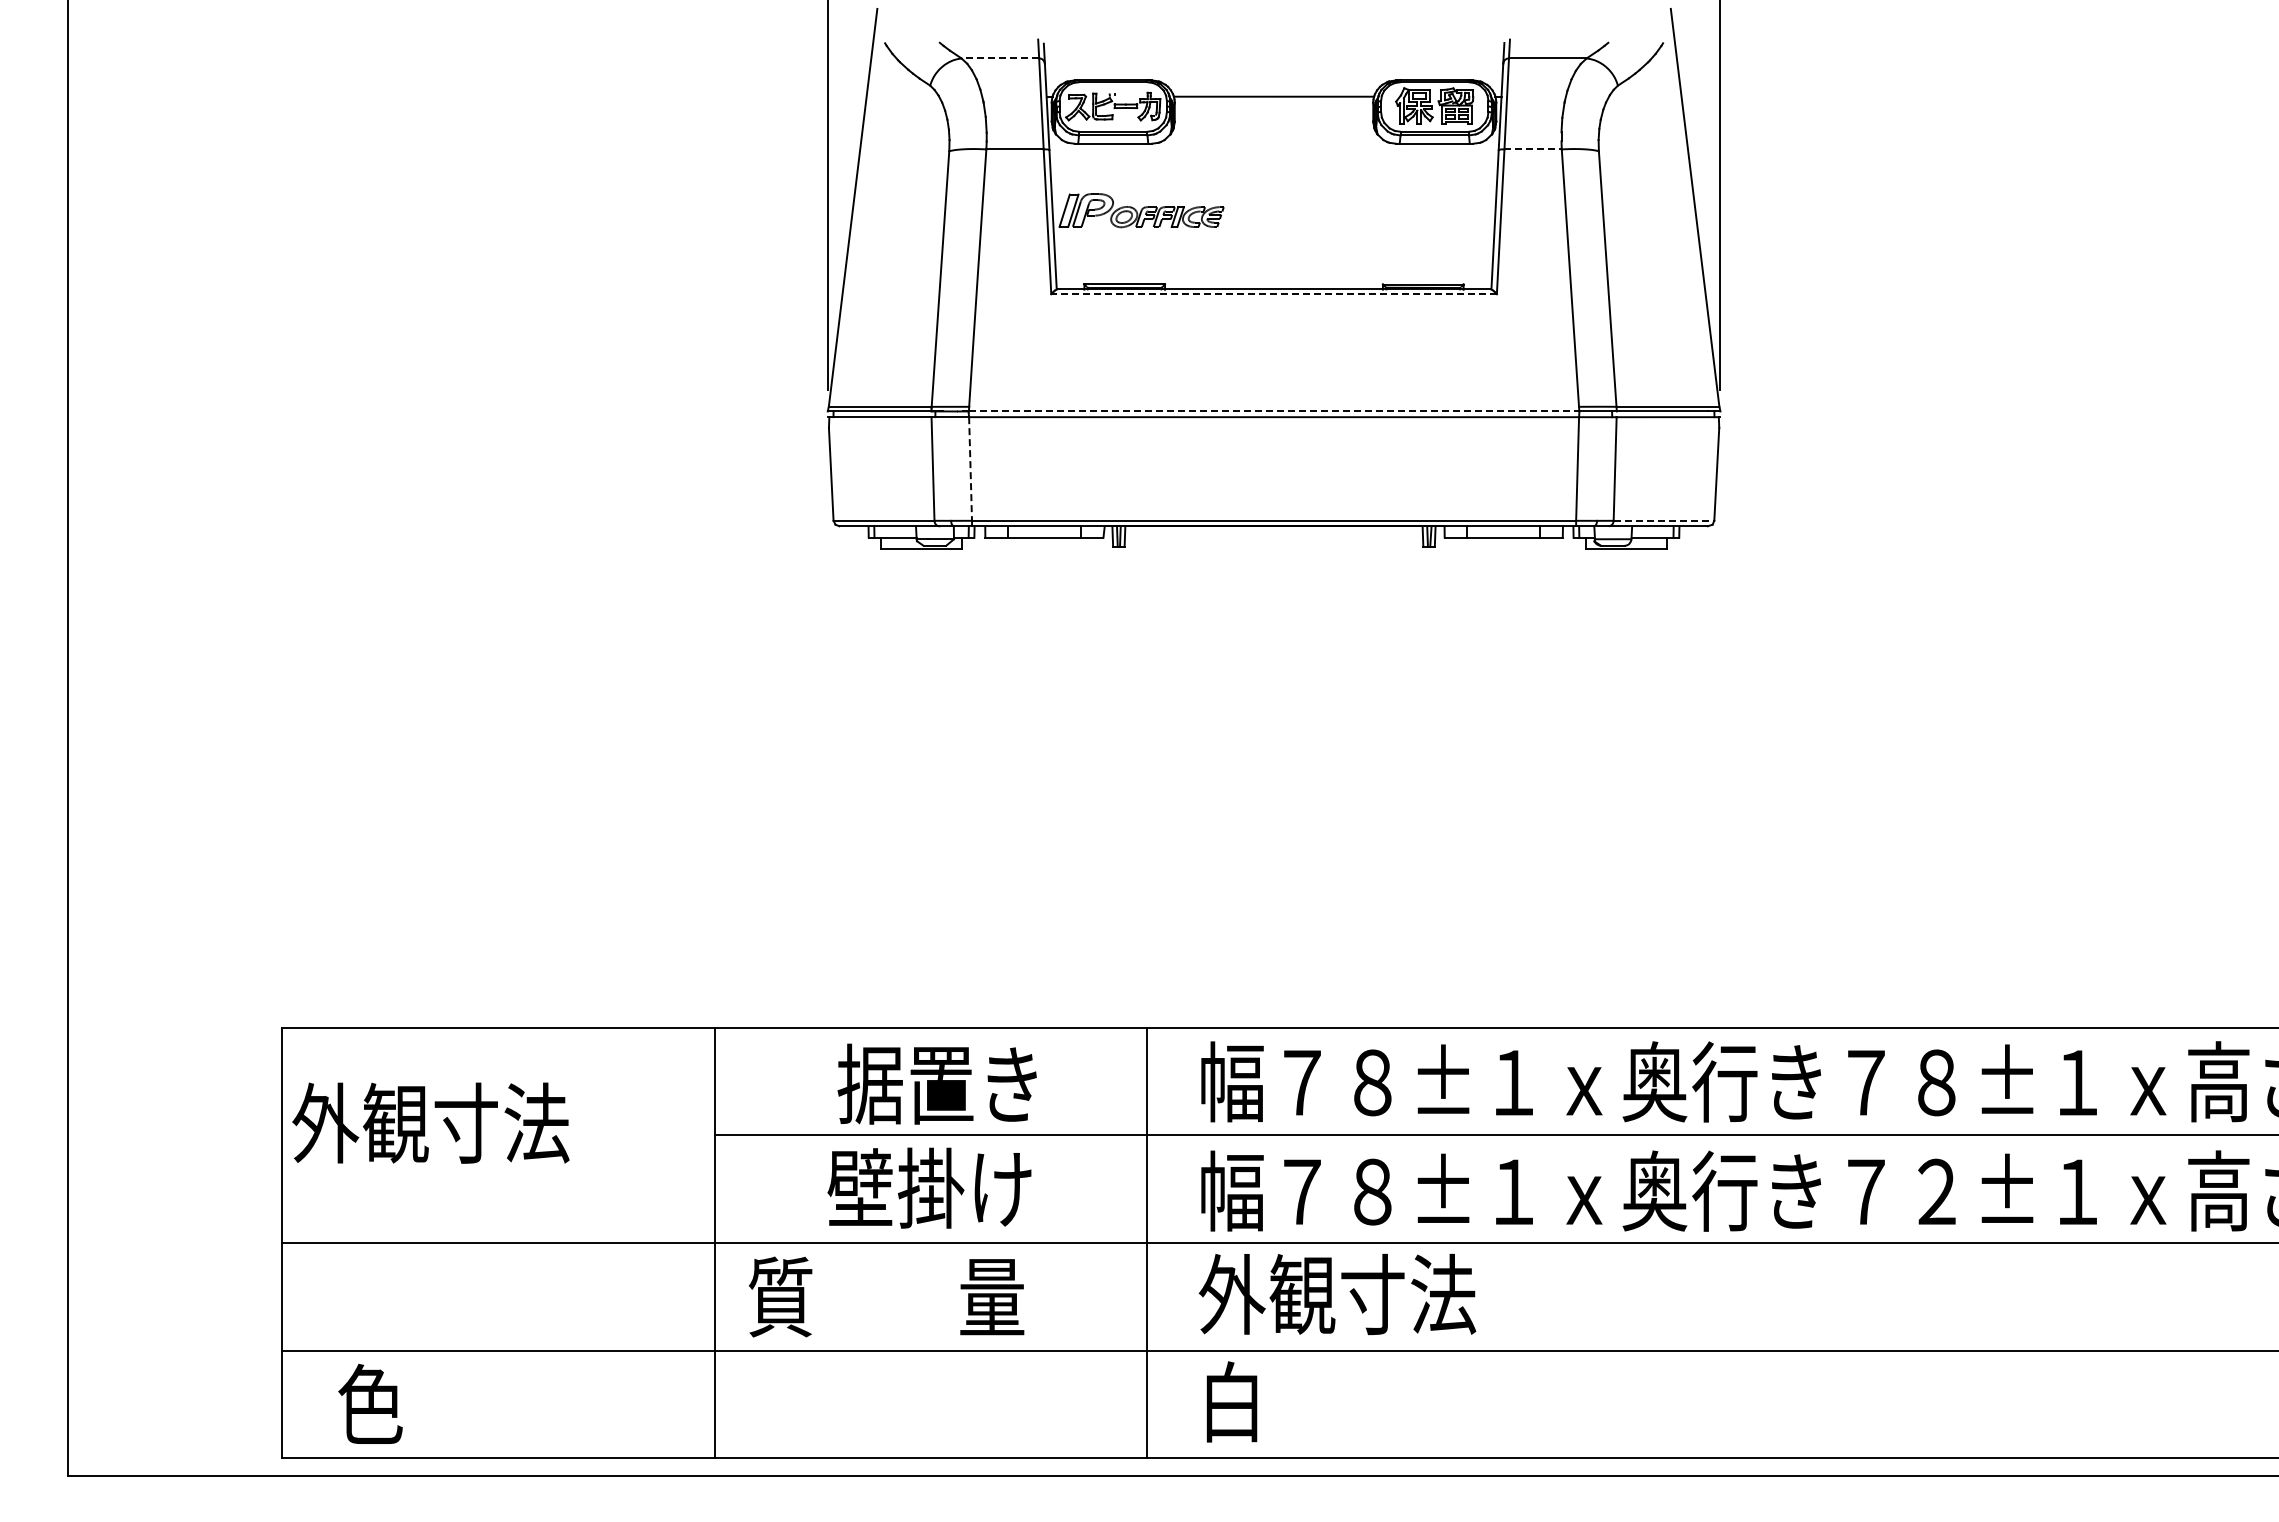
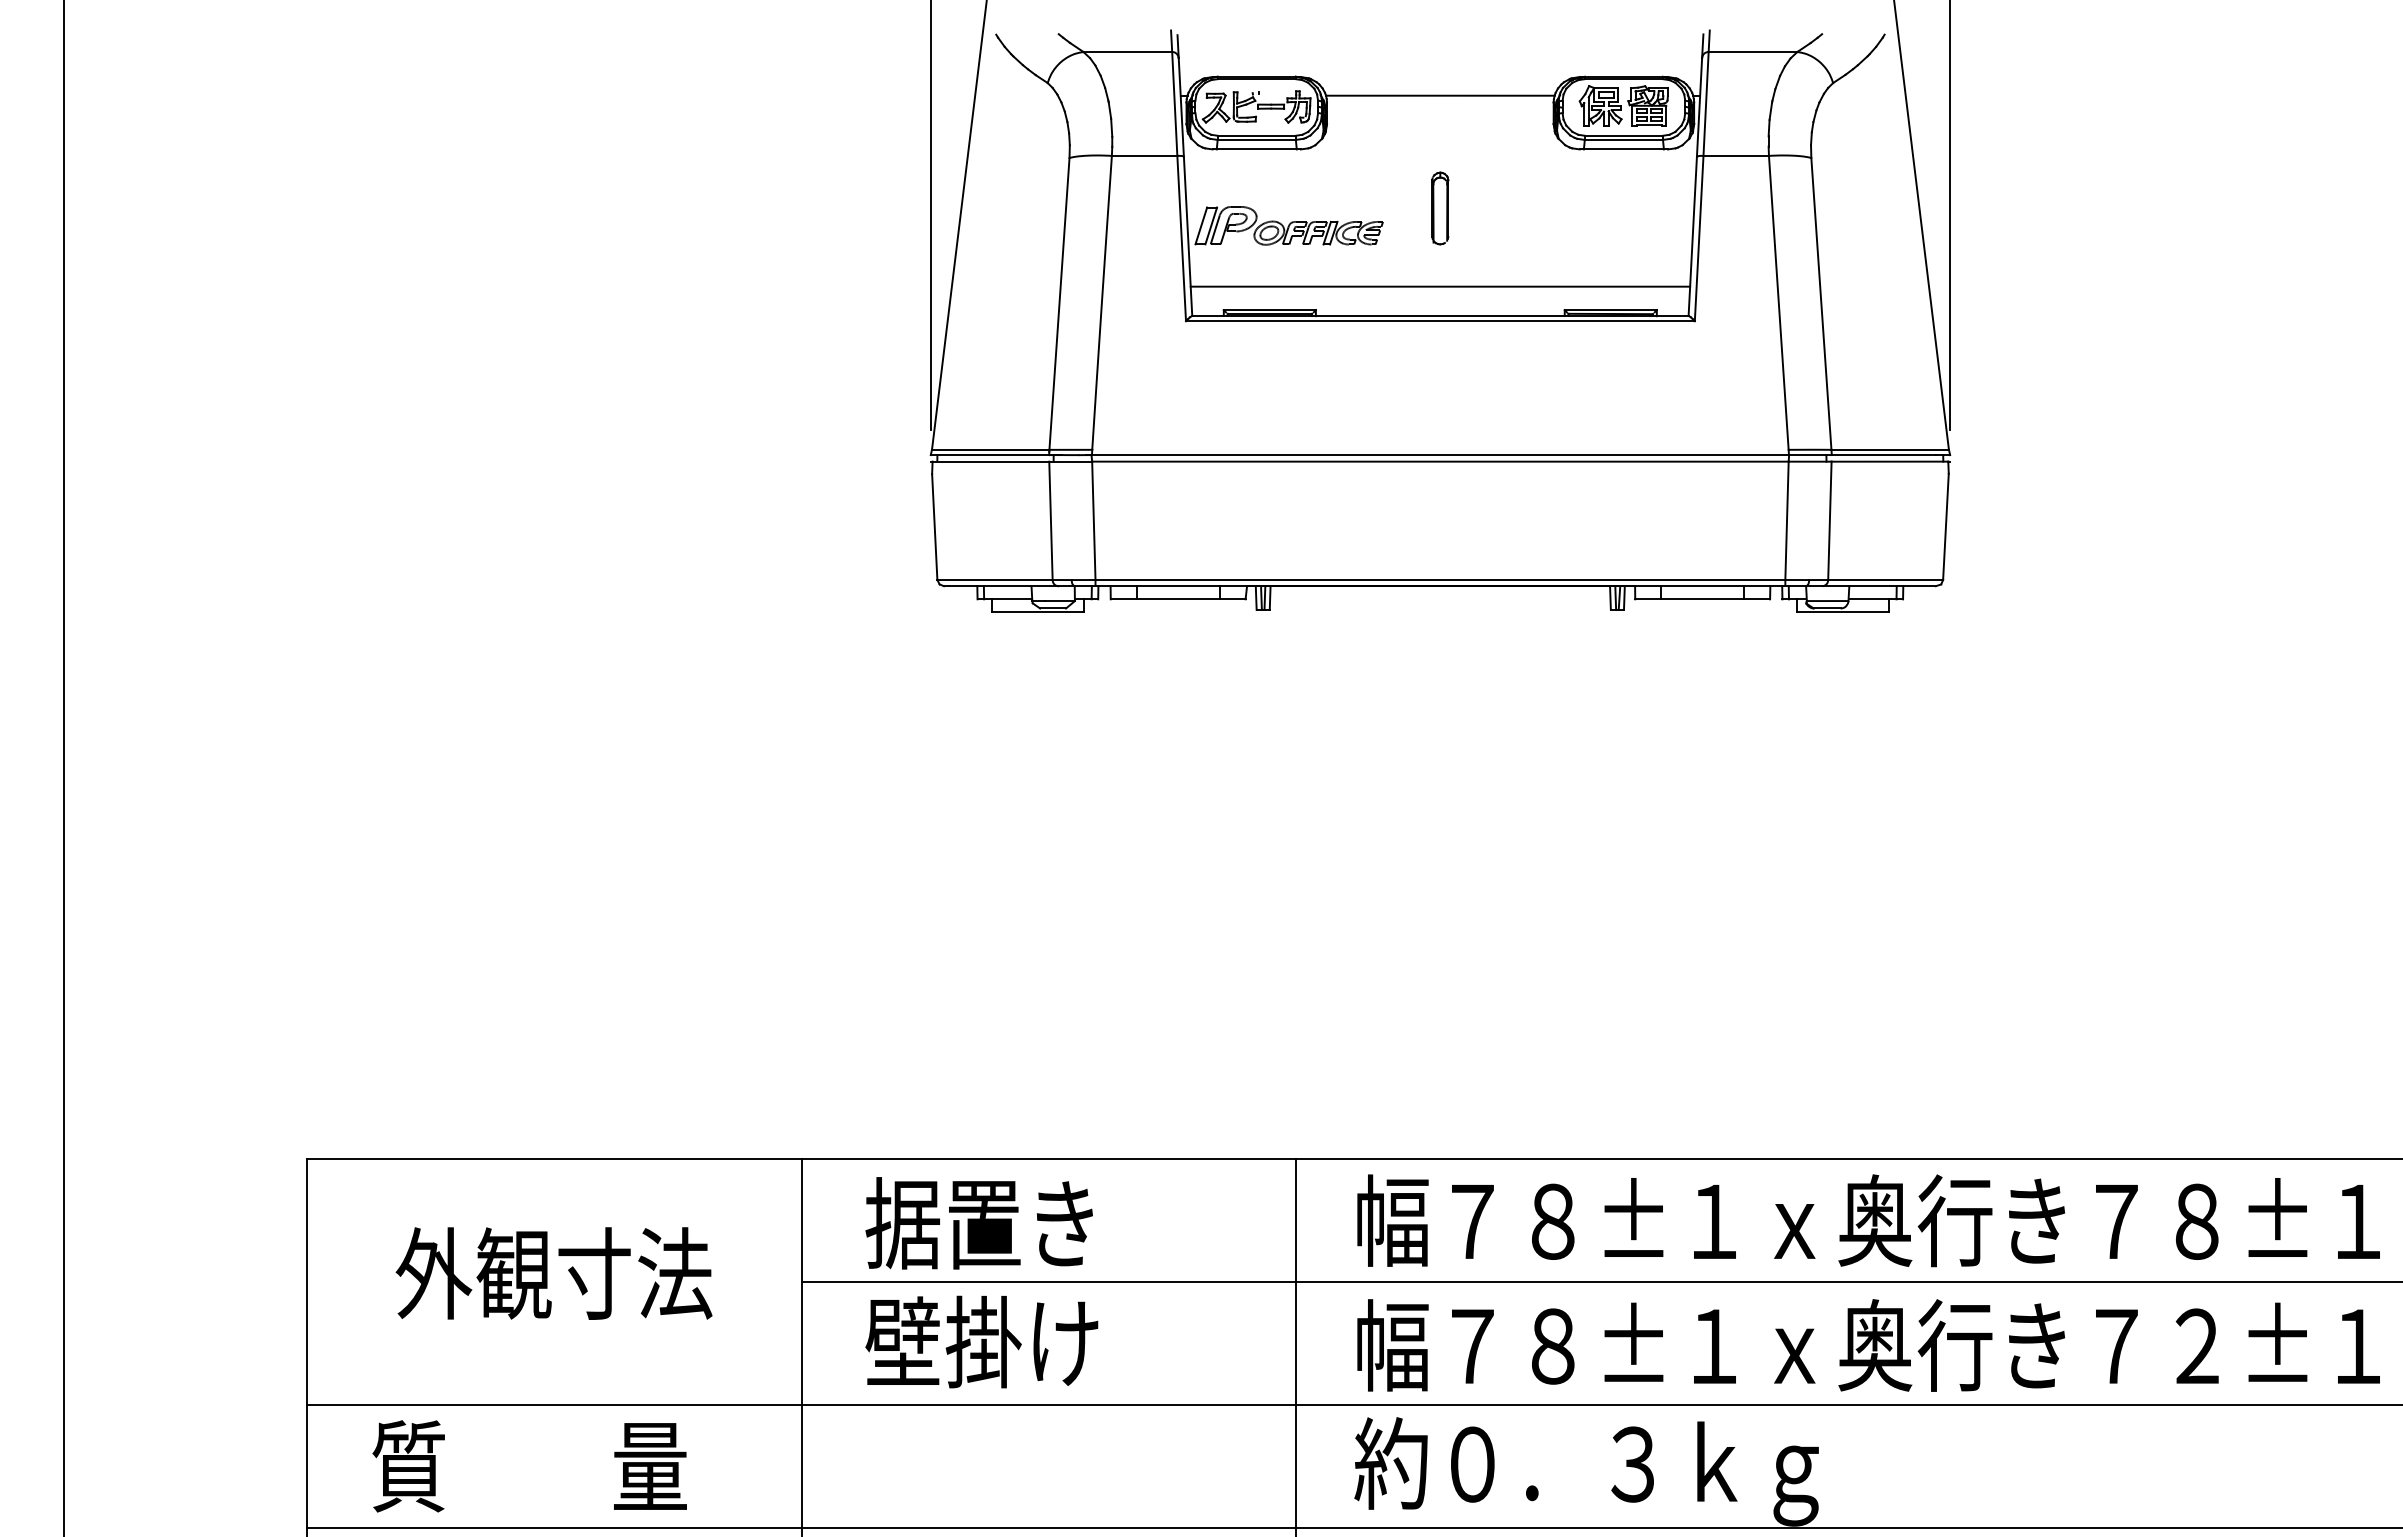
line: (1000, 58) -> (1128, 52), dashed -> solid
line: (1533, 149) -> (1736, 155), dashed -> solid
part: (1273, 195) -> (1439, 208), added
line: (1273, 263) -> (1439, 286), added
line: (1274, 294) -> (1440, 321), dashed -> solid
line: (1274, 411) -> (1440, 455), dashed -> solid
line: (970, 468) -> (1093, 520), dashed -> solid
line: (1664, 520) -> (1886, 579), dashed -> solid
text: (936, 1083) -> (978, 1222), moved
text: (430, 1122) -> (553, 1272), moved
text: (929, 1187) -> (981, 1341), moved
text: (886, 1296) -> (529, 1465), moved
text: (1401, 1301) -> (1585, 1471), 外観寸法 -> 約０．３ｋｇ

